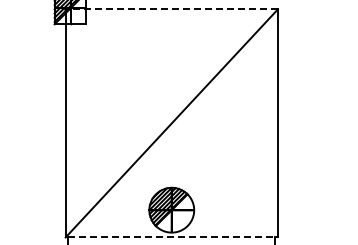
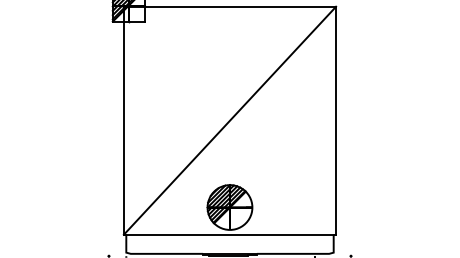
line: (171, 9) -> (229, 6), dashed -> solid
line: (171, 237) -> (229, 234), dashed -> solid

